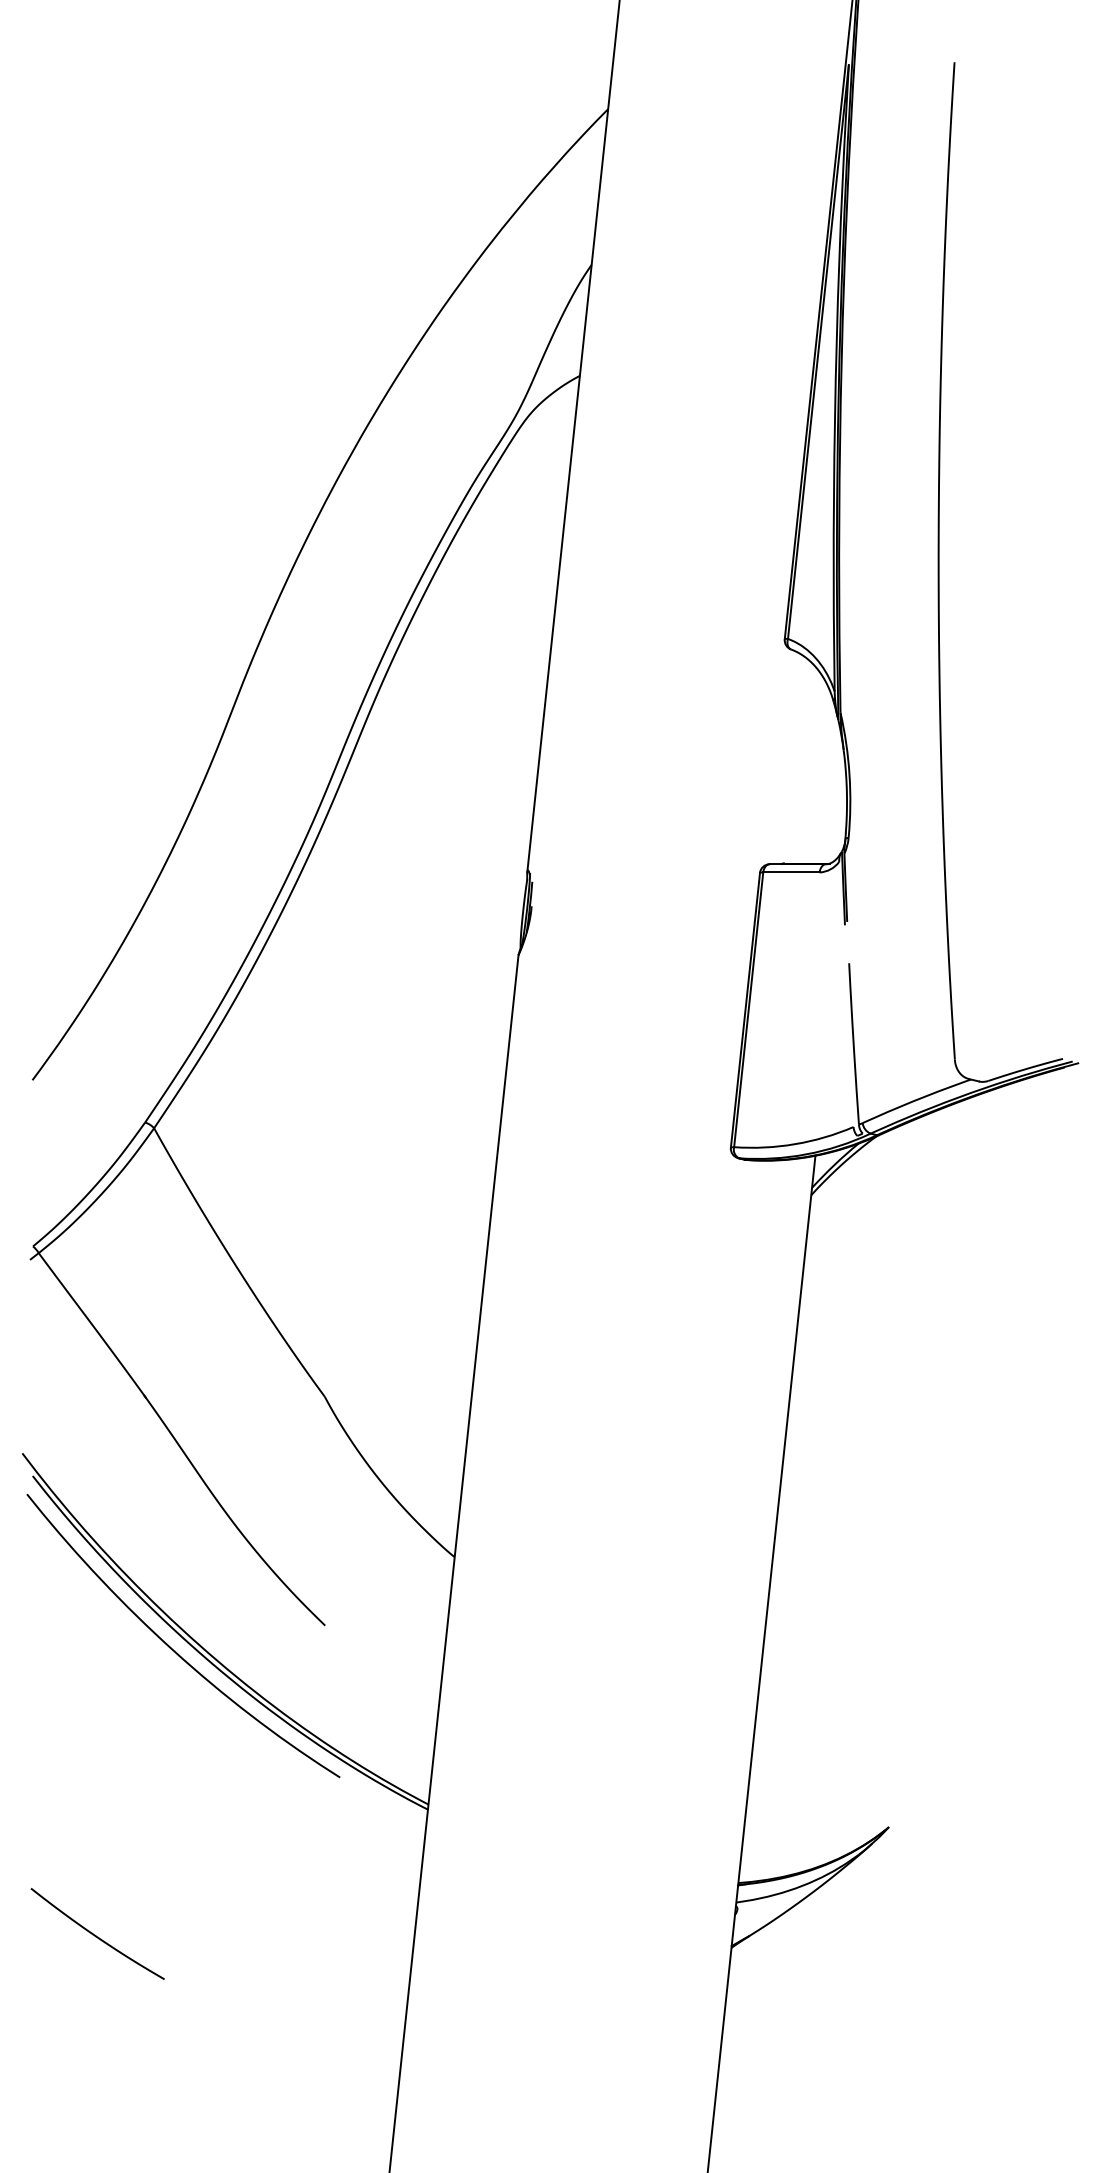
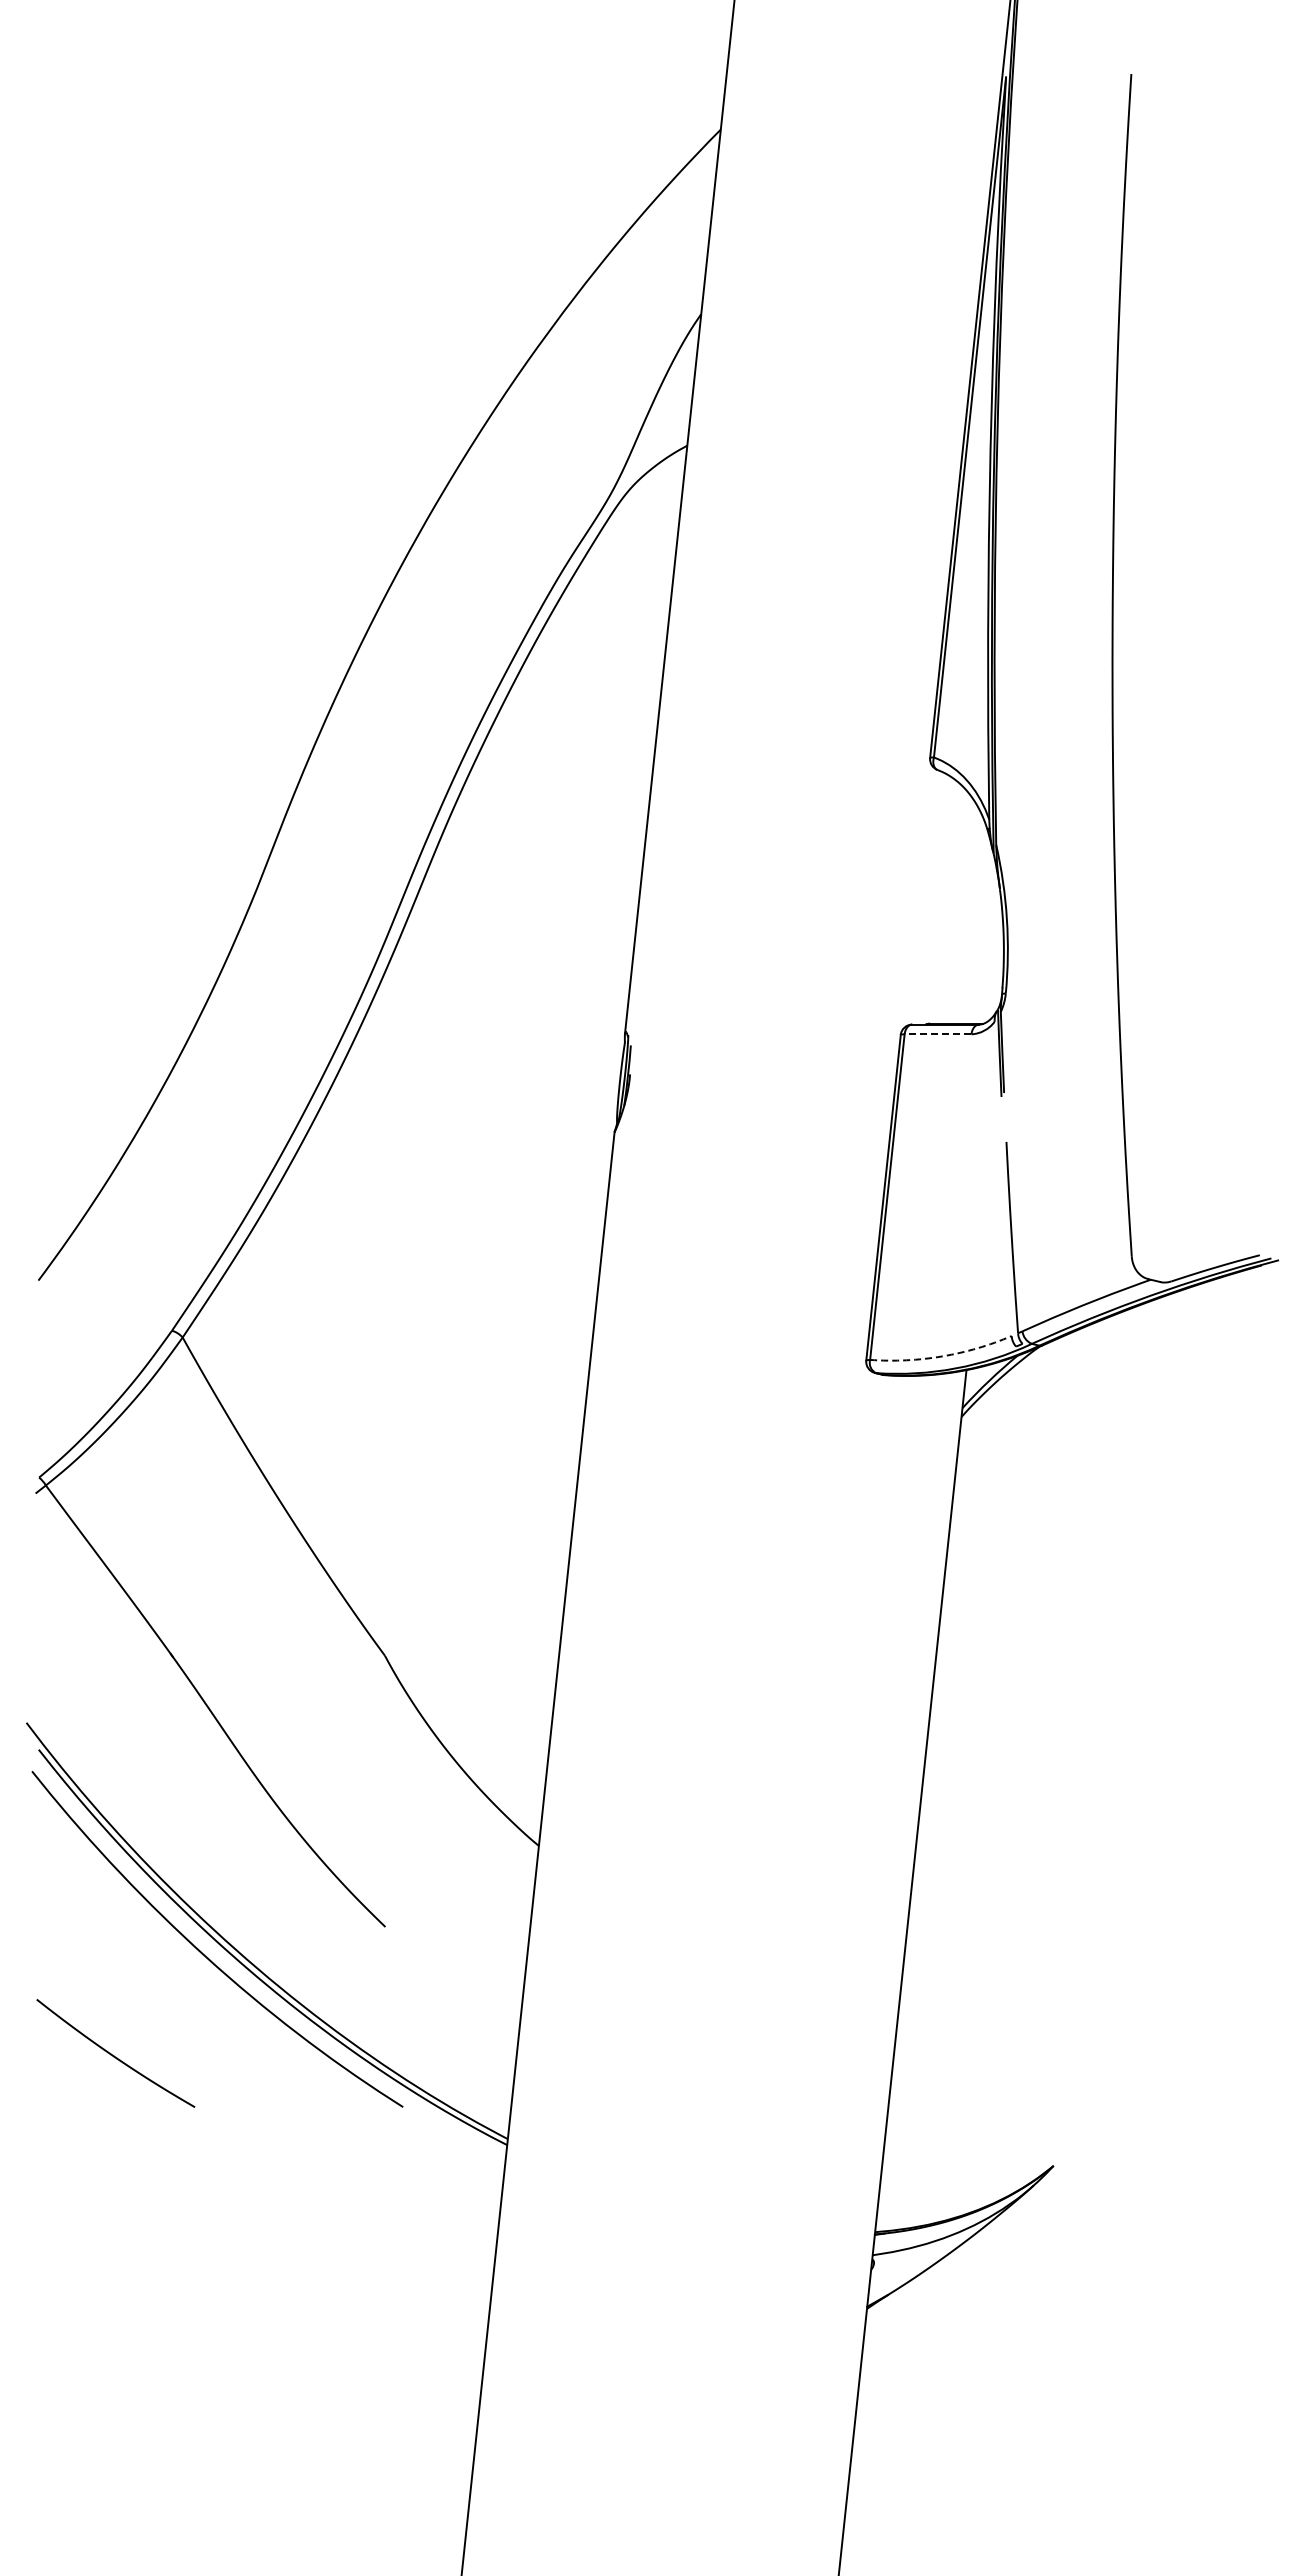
line: (790, 872) -> (937, 1034), solid -> dashed
arc: (795, 1144) -> (942, 1356), solid -> dashed
curve: (96, 1935) -> (114, 2055), moved

